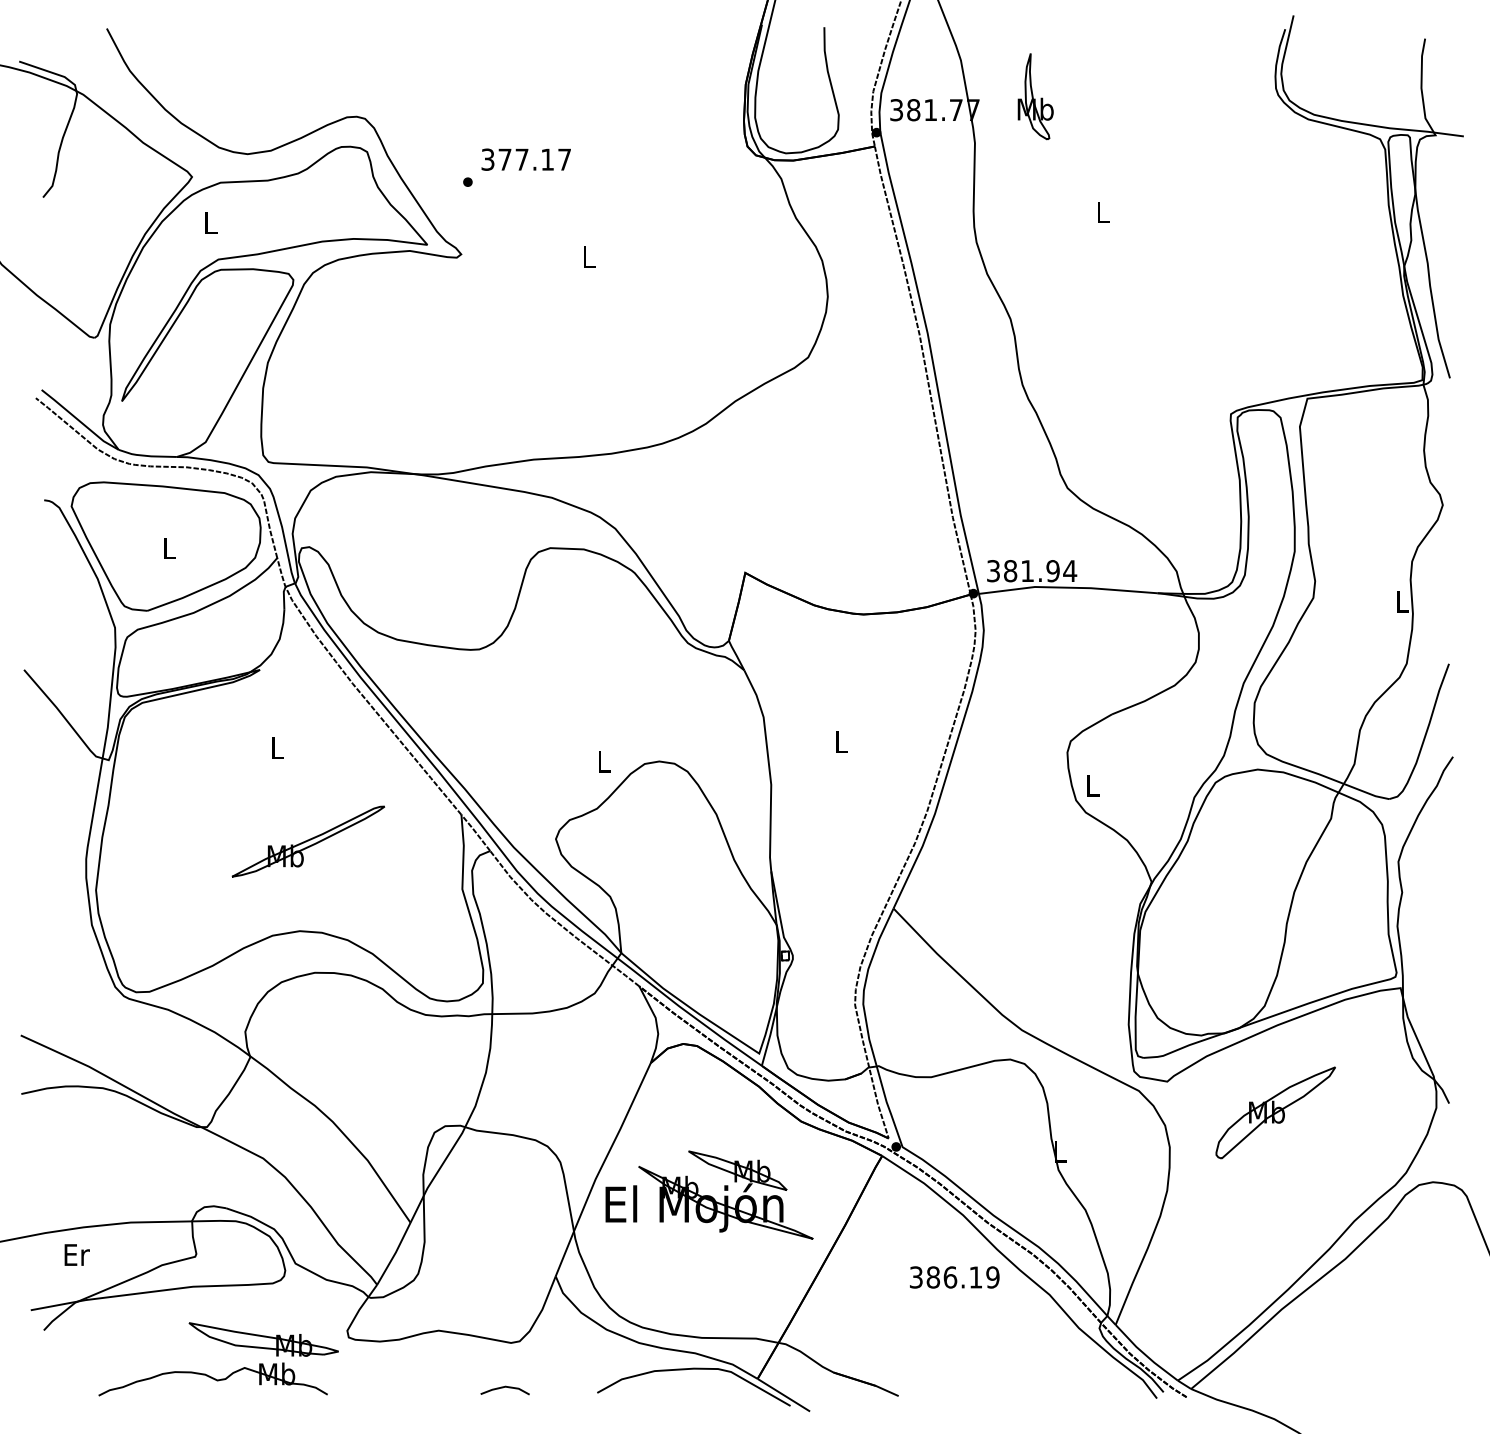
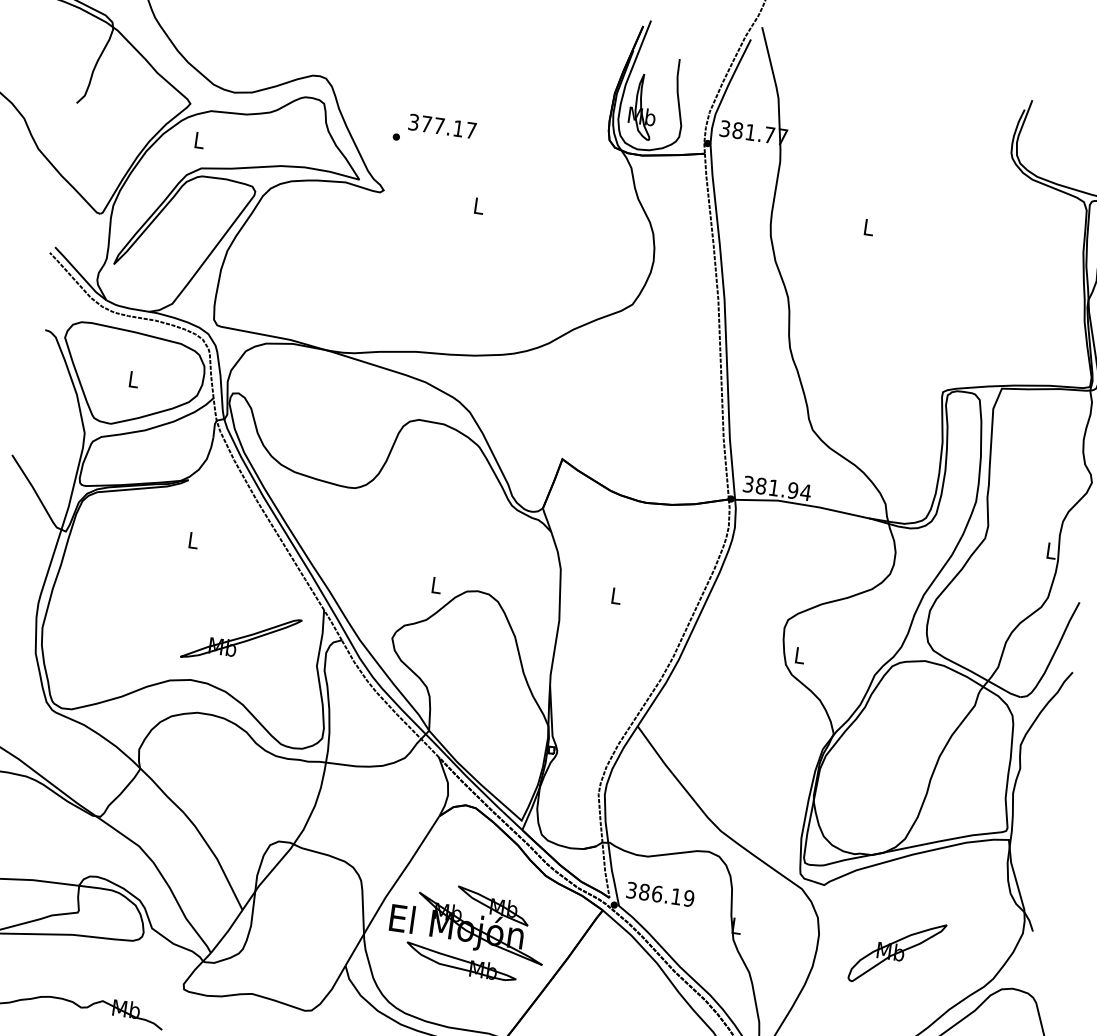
part: (1035, 96) -> (643, 106), moved
part: (308, 841) -> (241, 638), moved
part: (1275, 1112) -> (897, 952), moved
text: (954, 1277) -> (660, 894), moved
part: (263, 1339) -> (461, 962), moved

